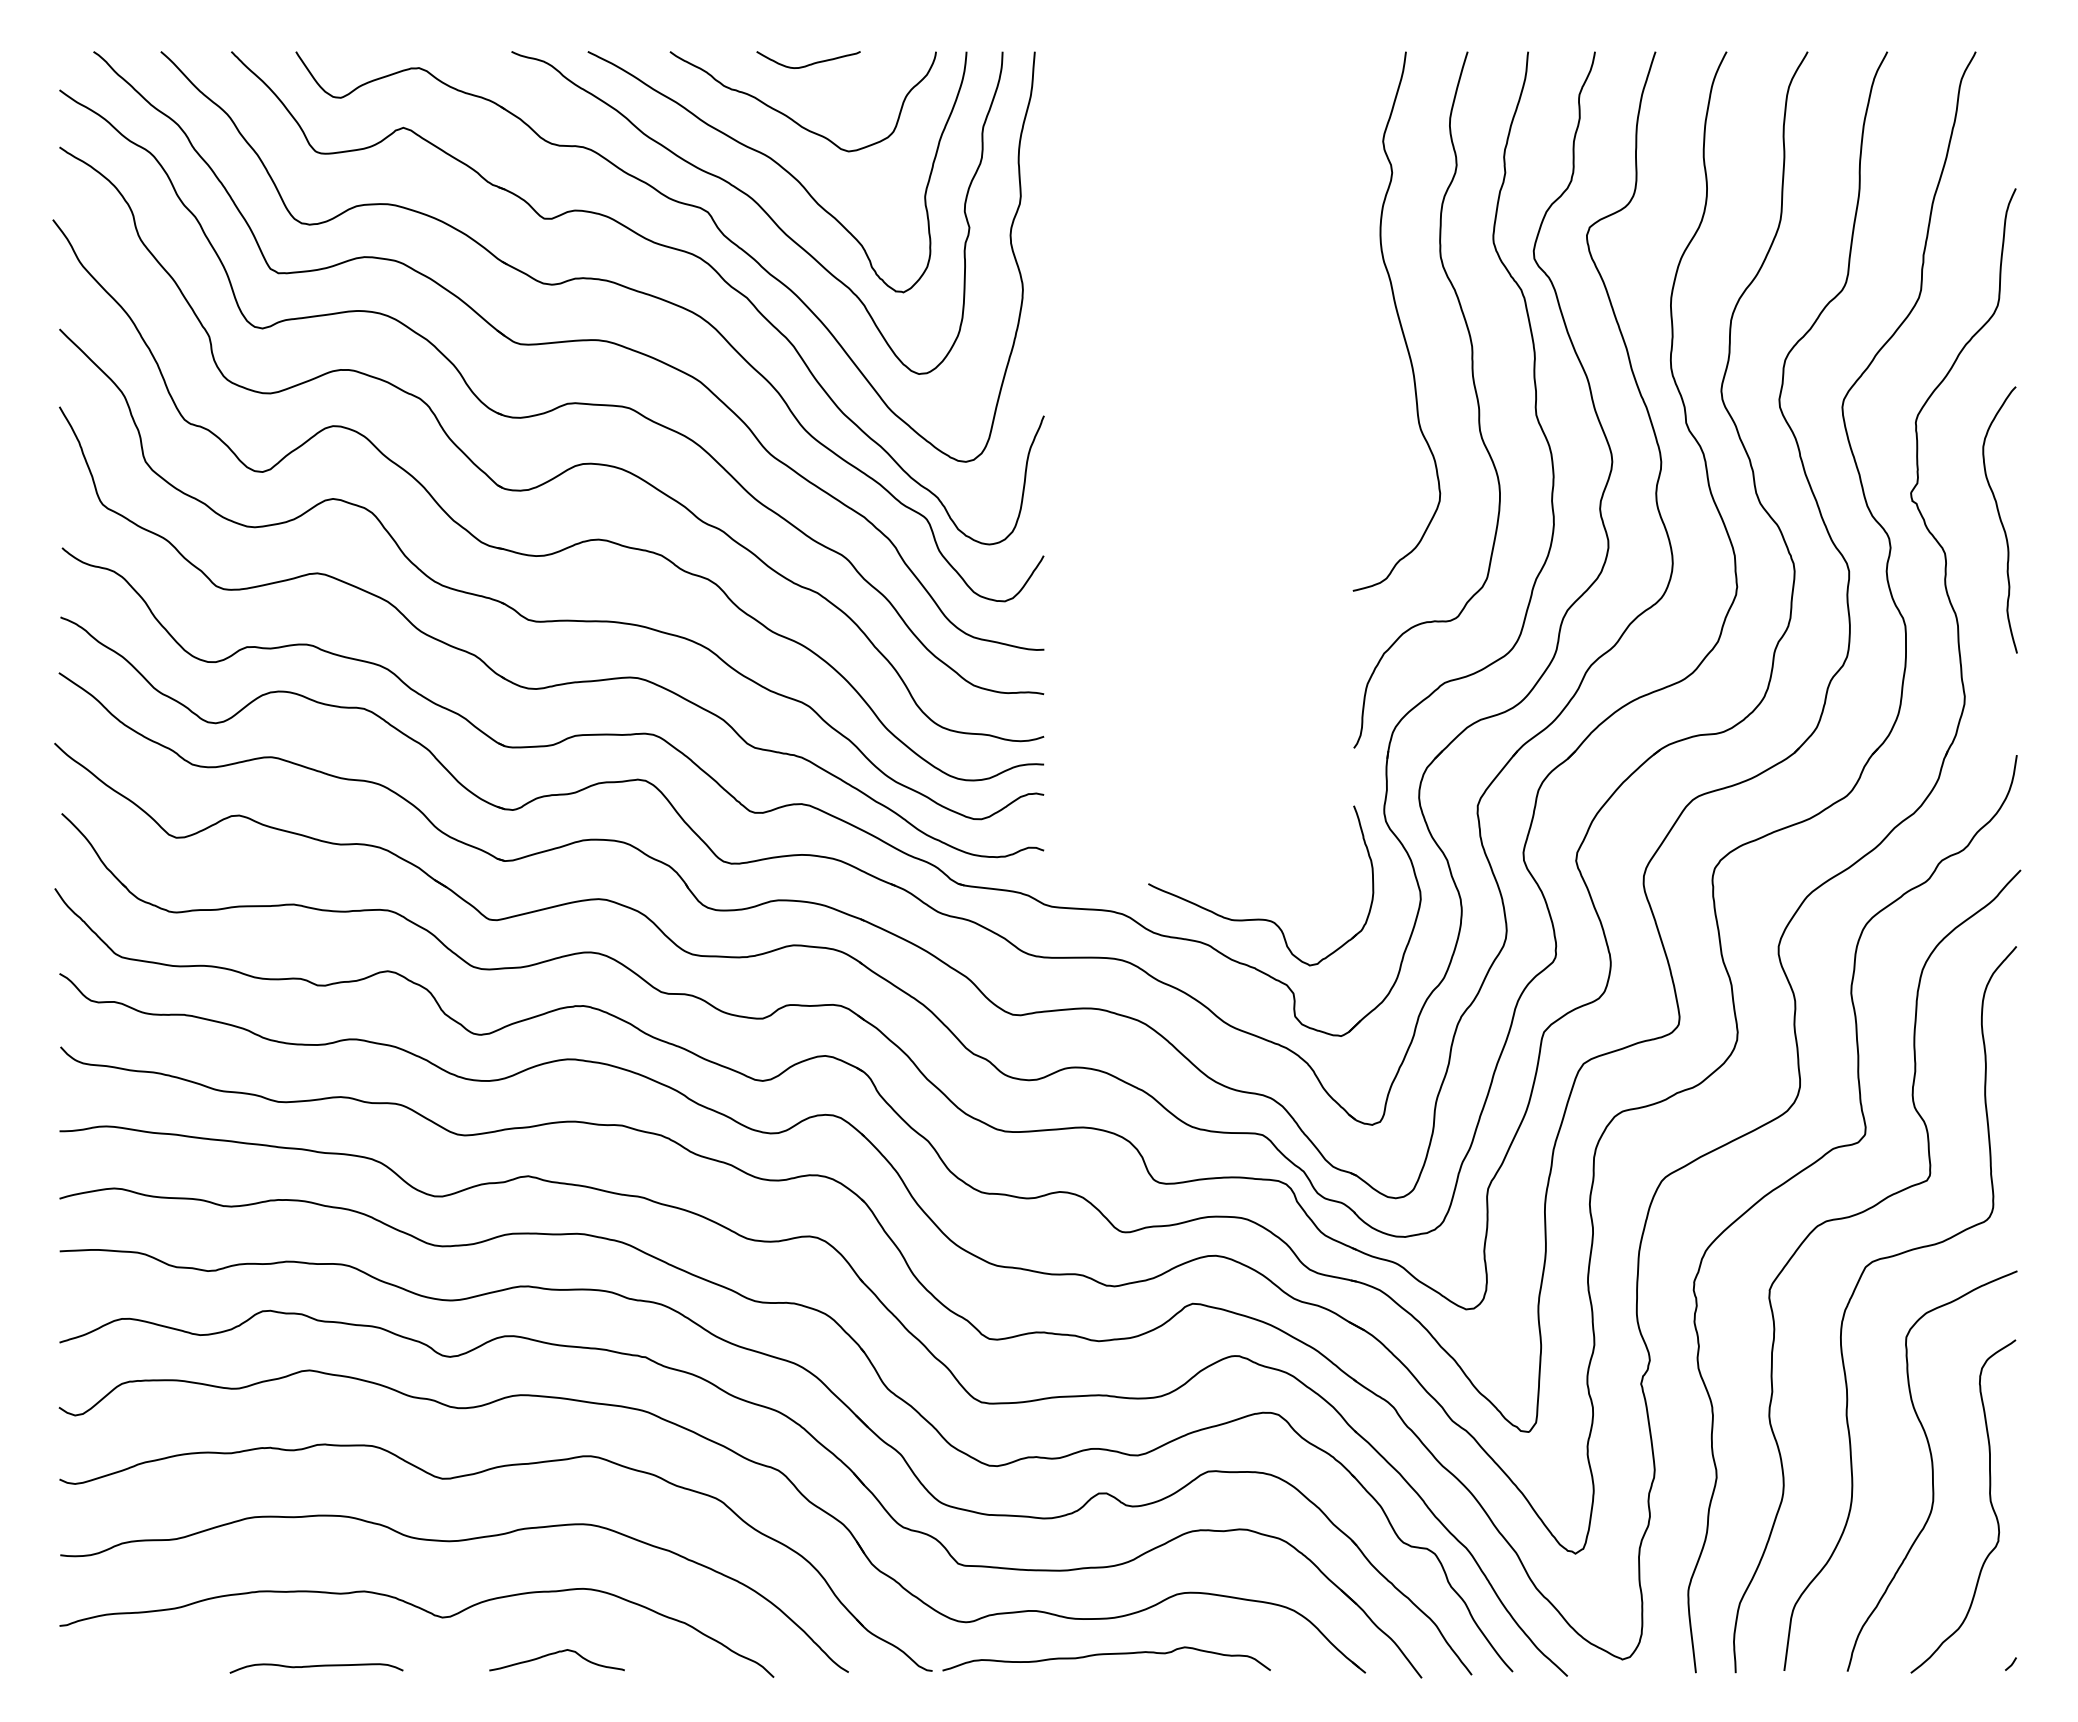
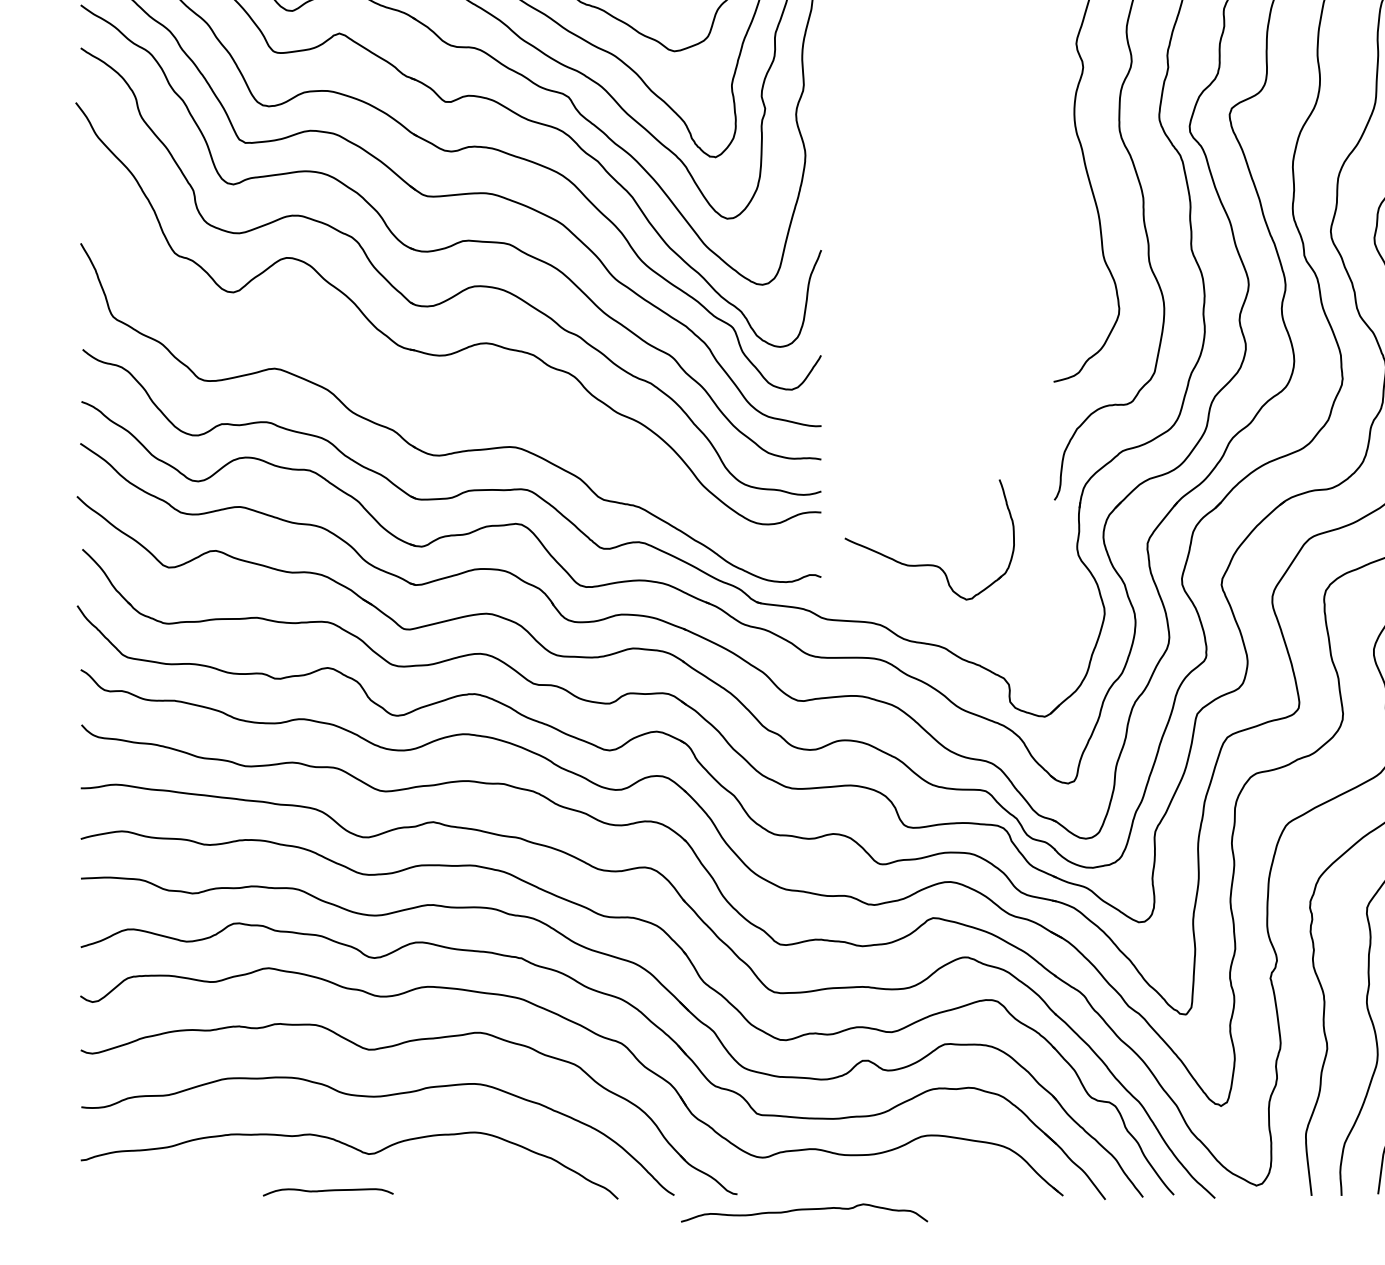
part: (558, 619) -> (456, 403), removed
part: (1261, 918) -> (929, 564), moved
curve: (554, 1654) -> (453, 1181), removed
curve: (1106, 1654) -> (804, 1209), moved
curve: (316, 1666) -> (328, 1190), moved

